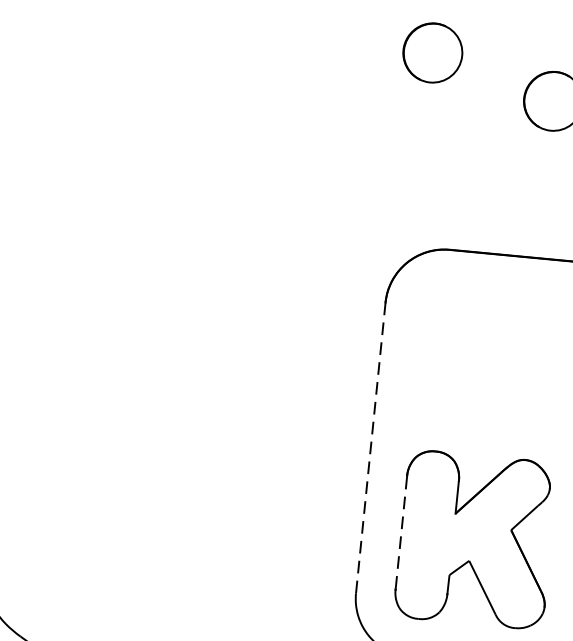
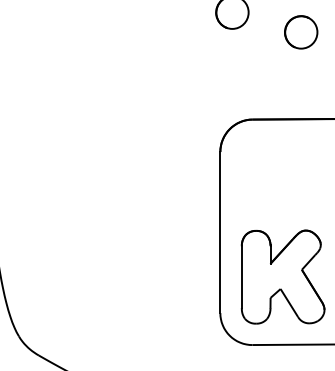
line: (371, 447) -> (220, 232), dashed -> solid
line: (400, 532) -> (241, 277), dashed -> solid

